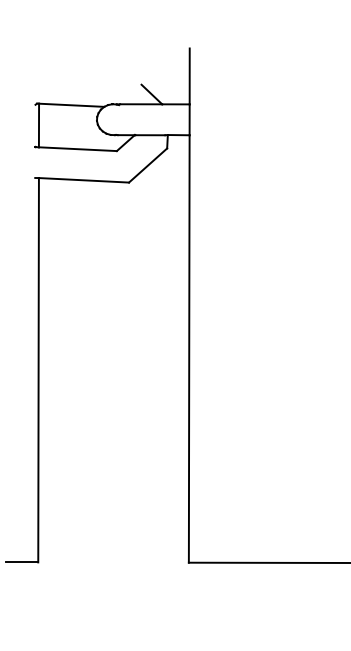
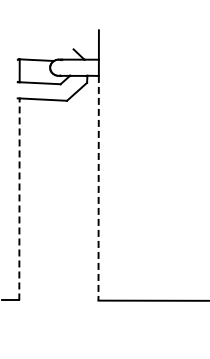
line: (188, 349) -> (98, 188), solid -> dashed
line: (38, 368) -> (19, 198), solid -> dashed

